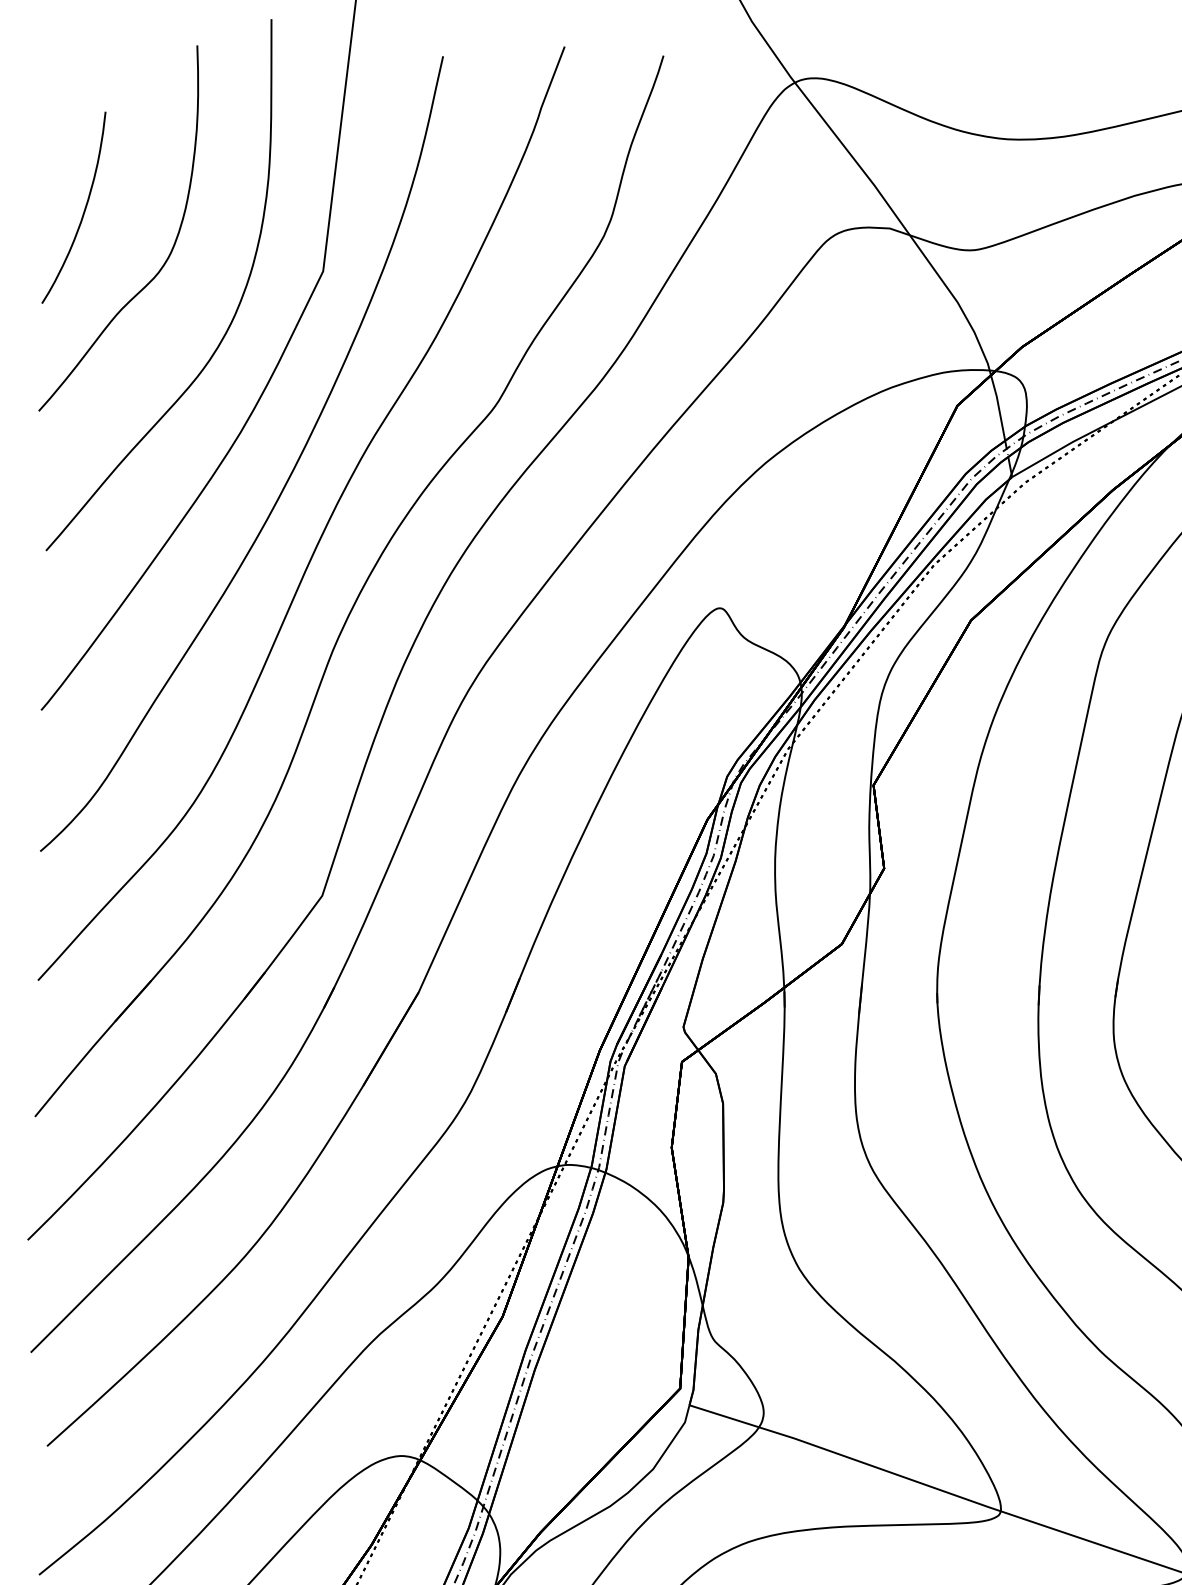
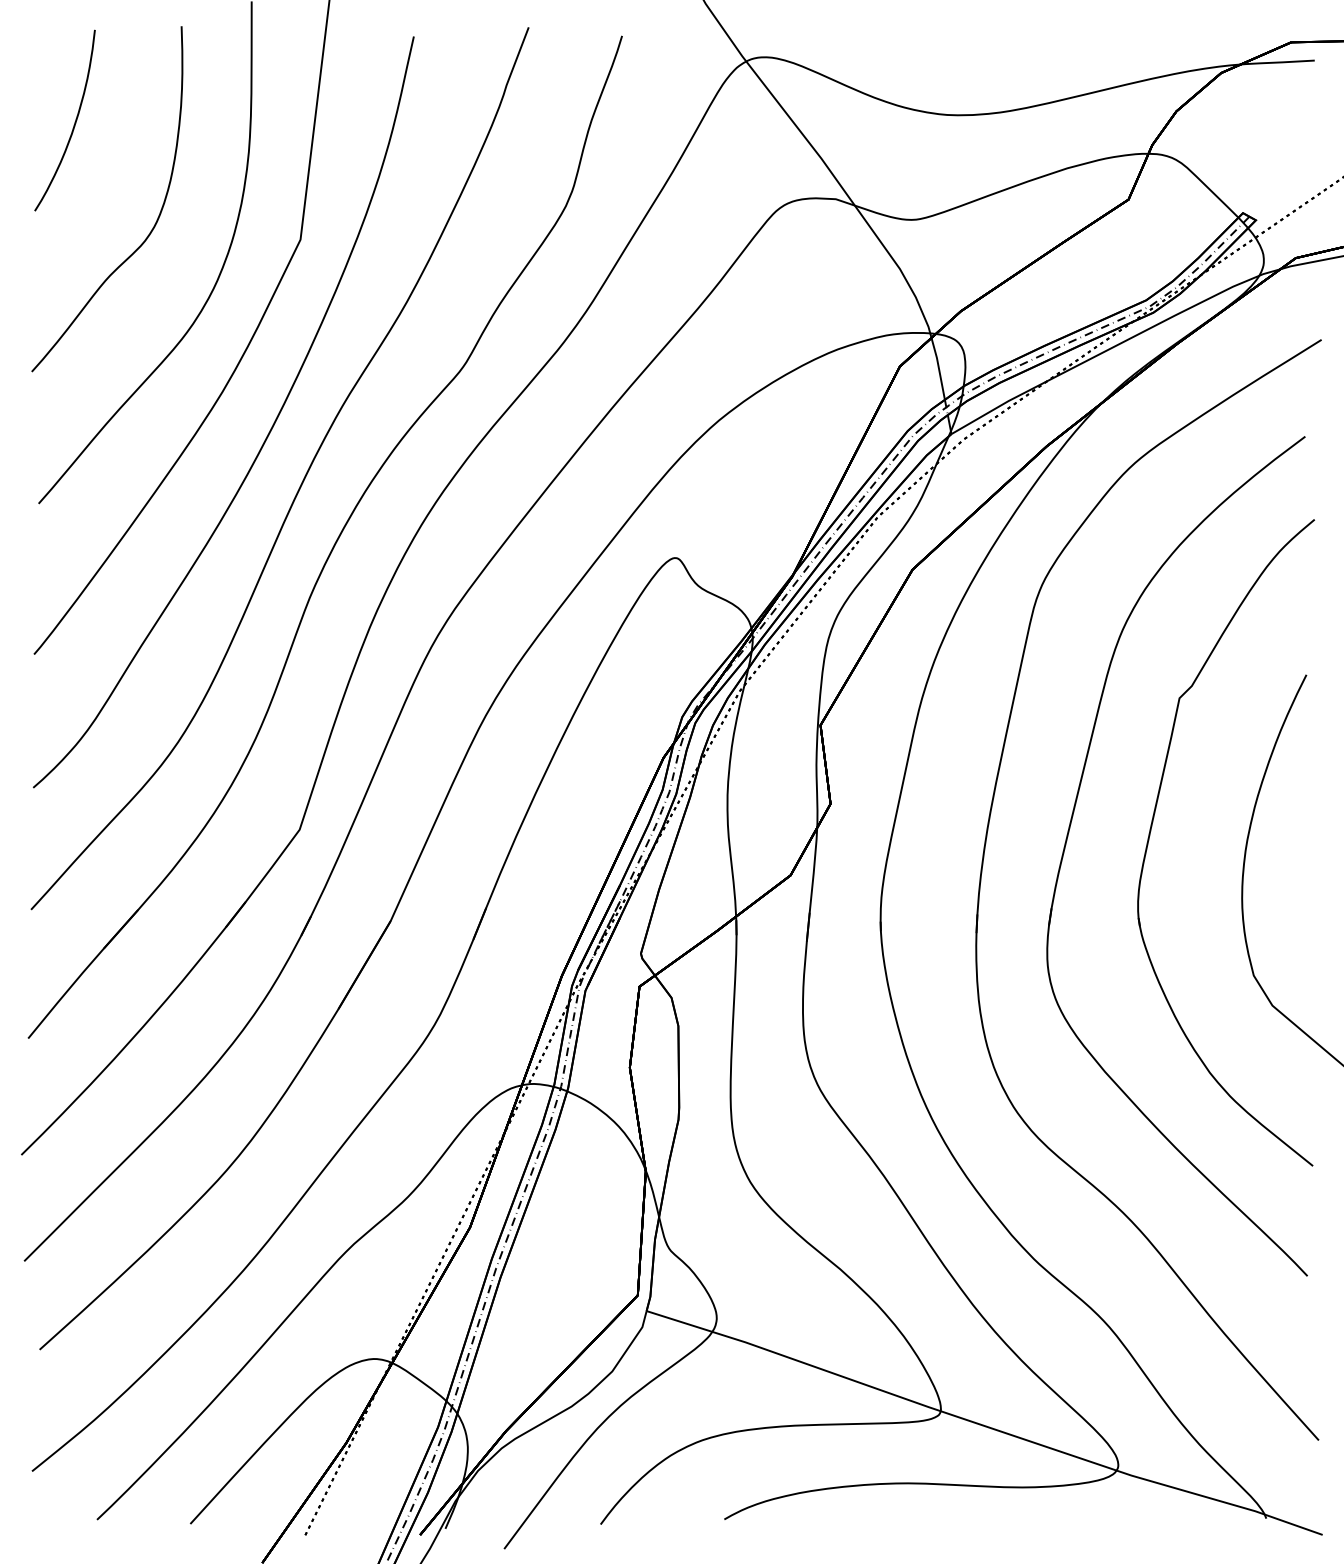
curve: (83, 209) -> (74, 122), moved

